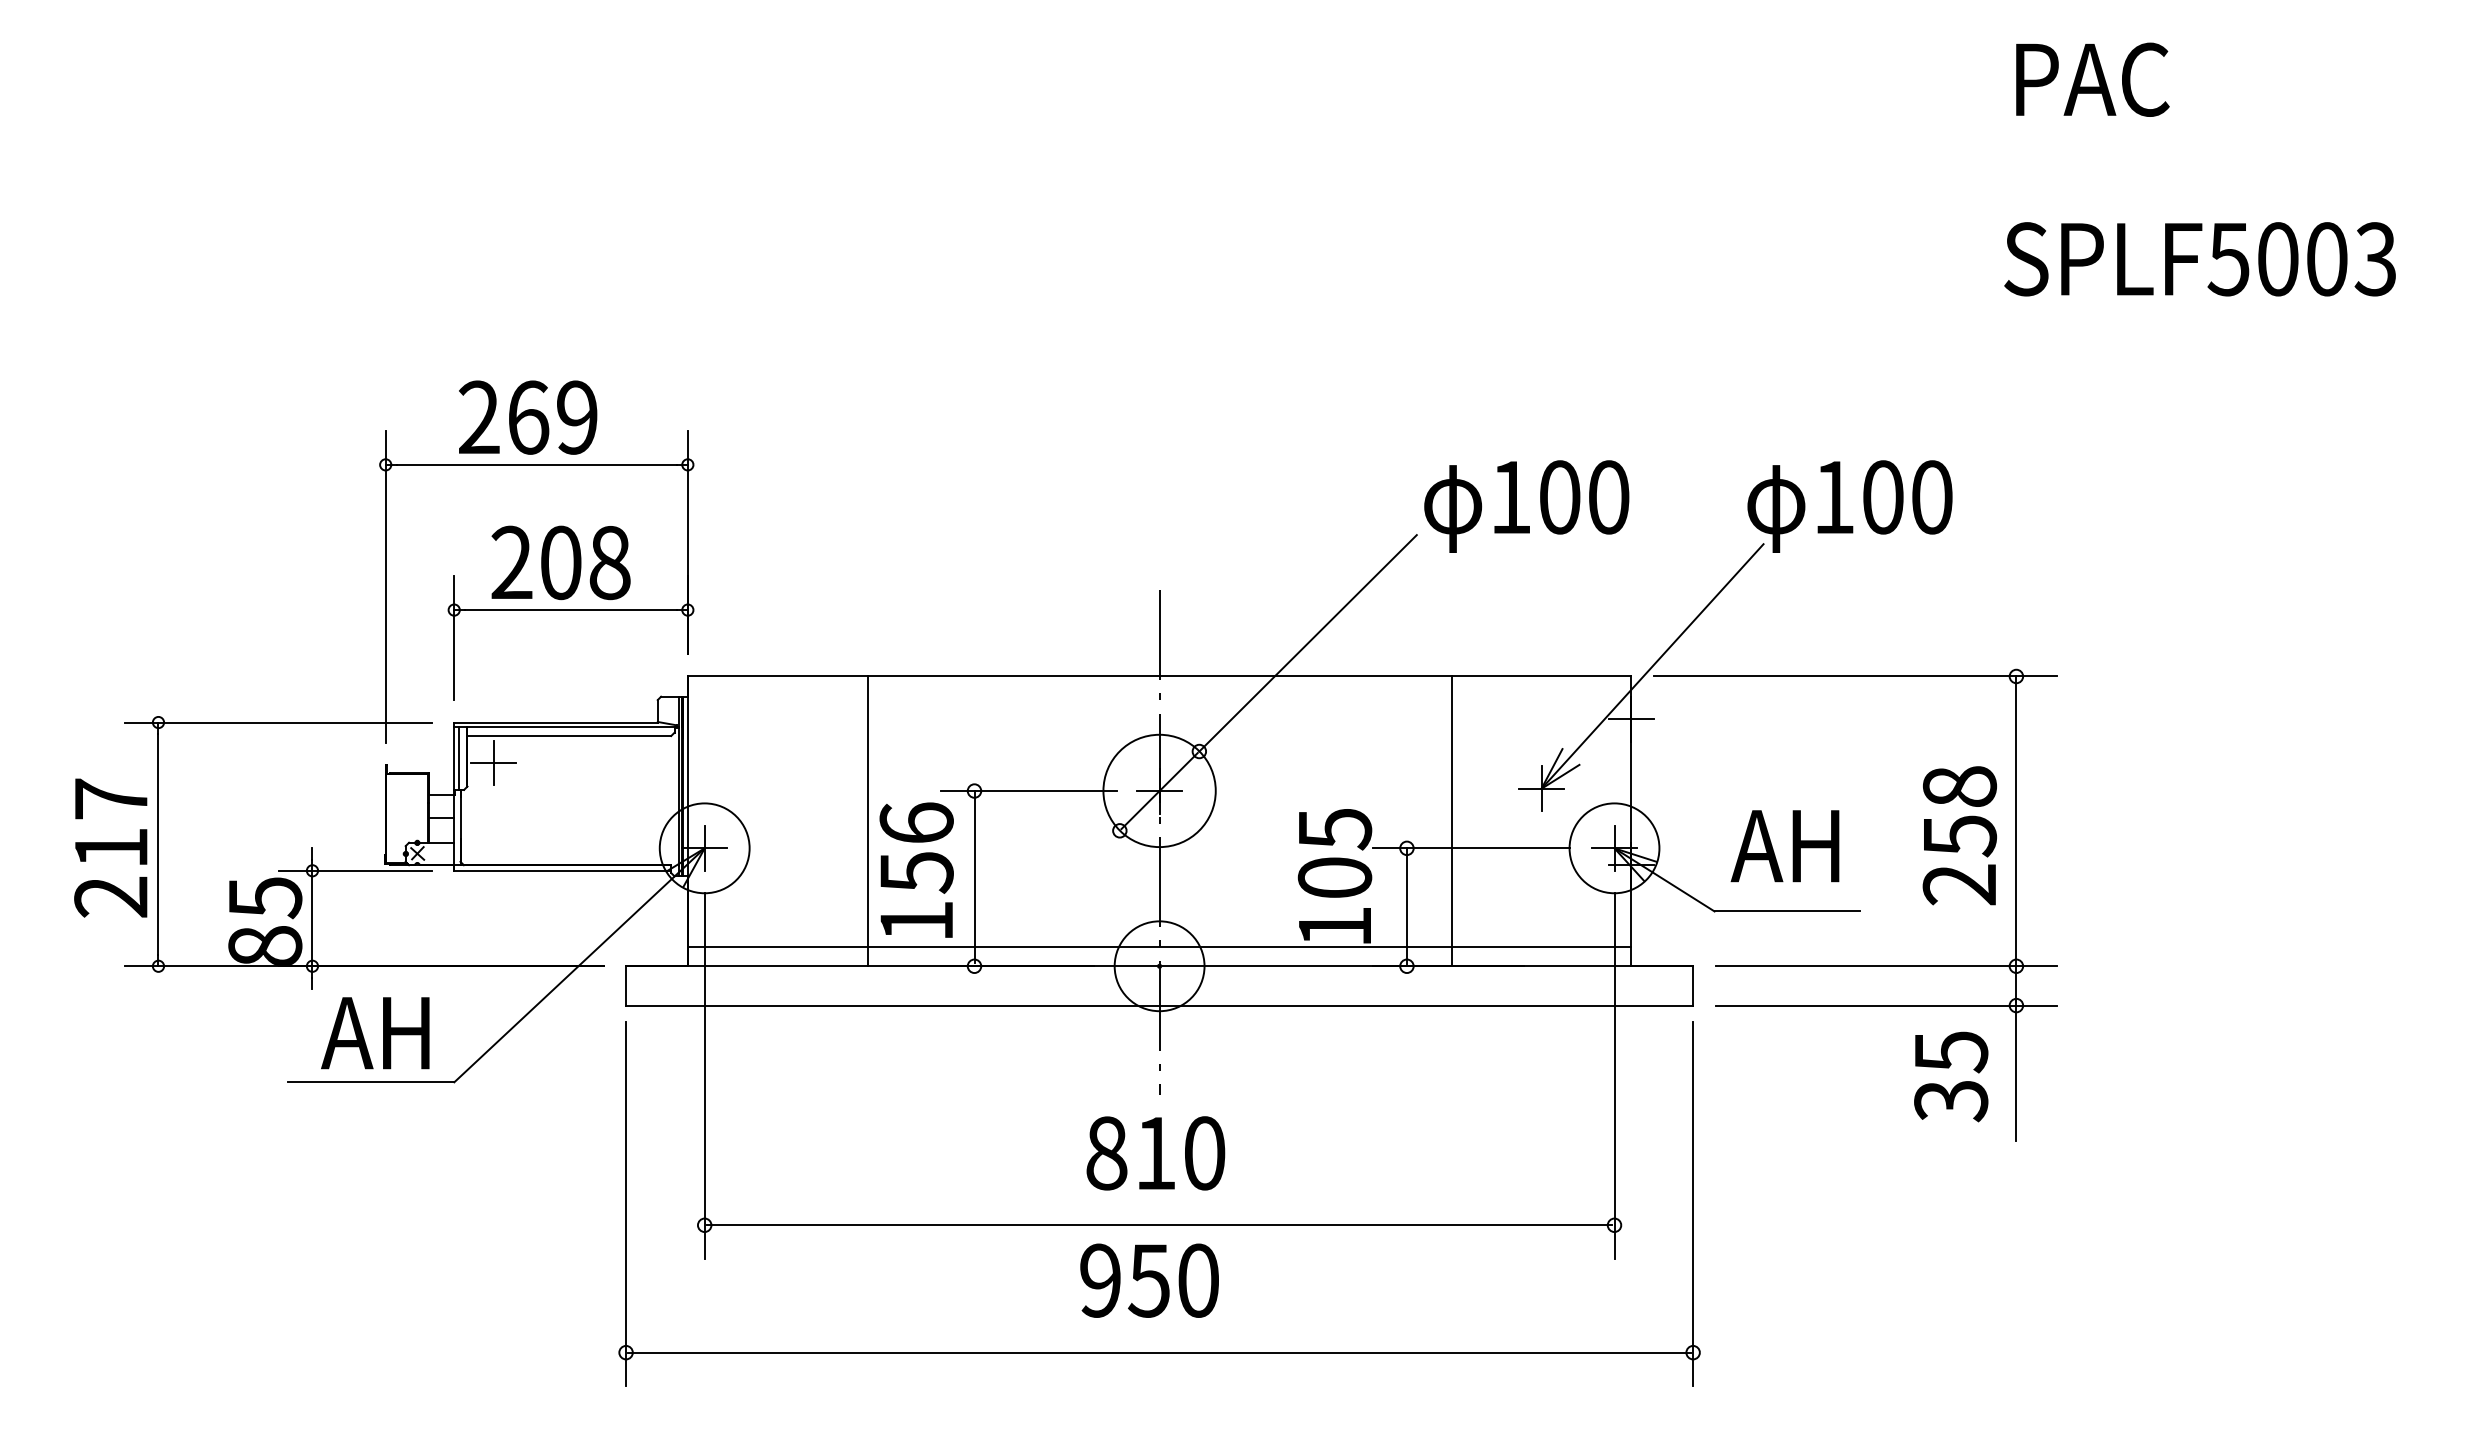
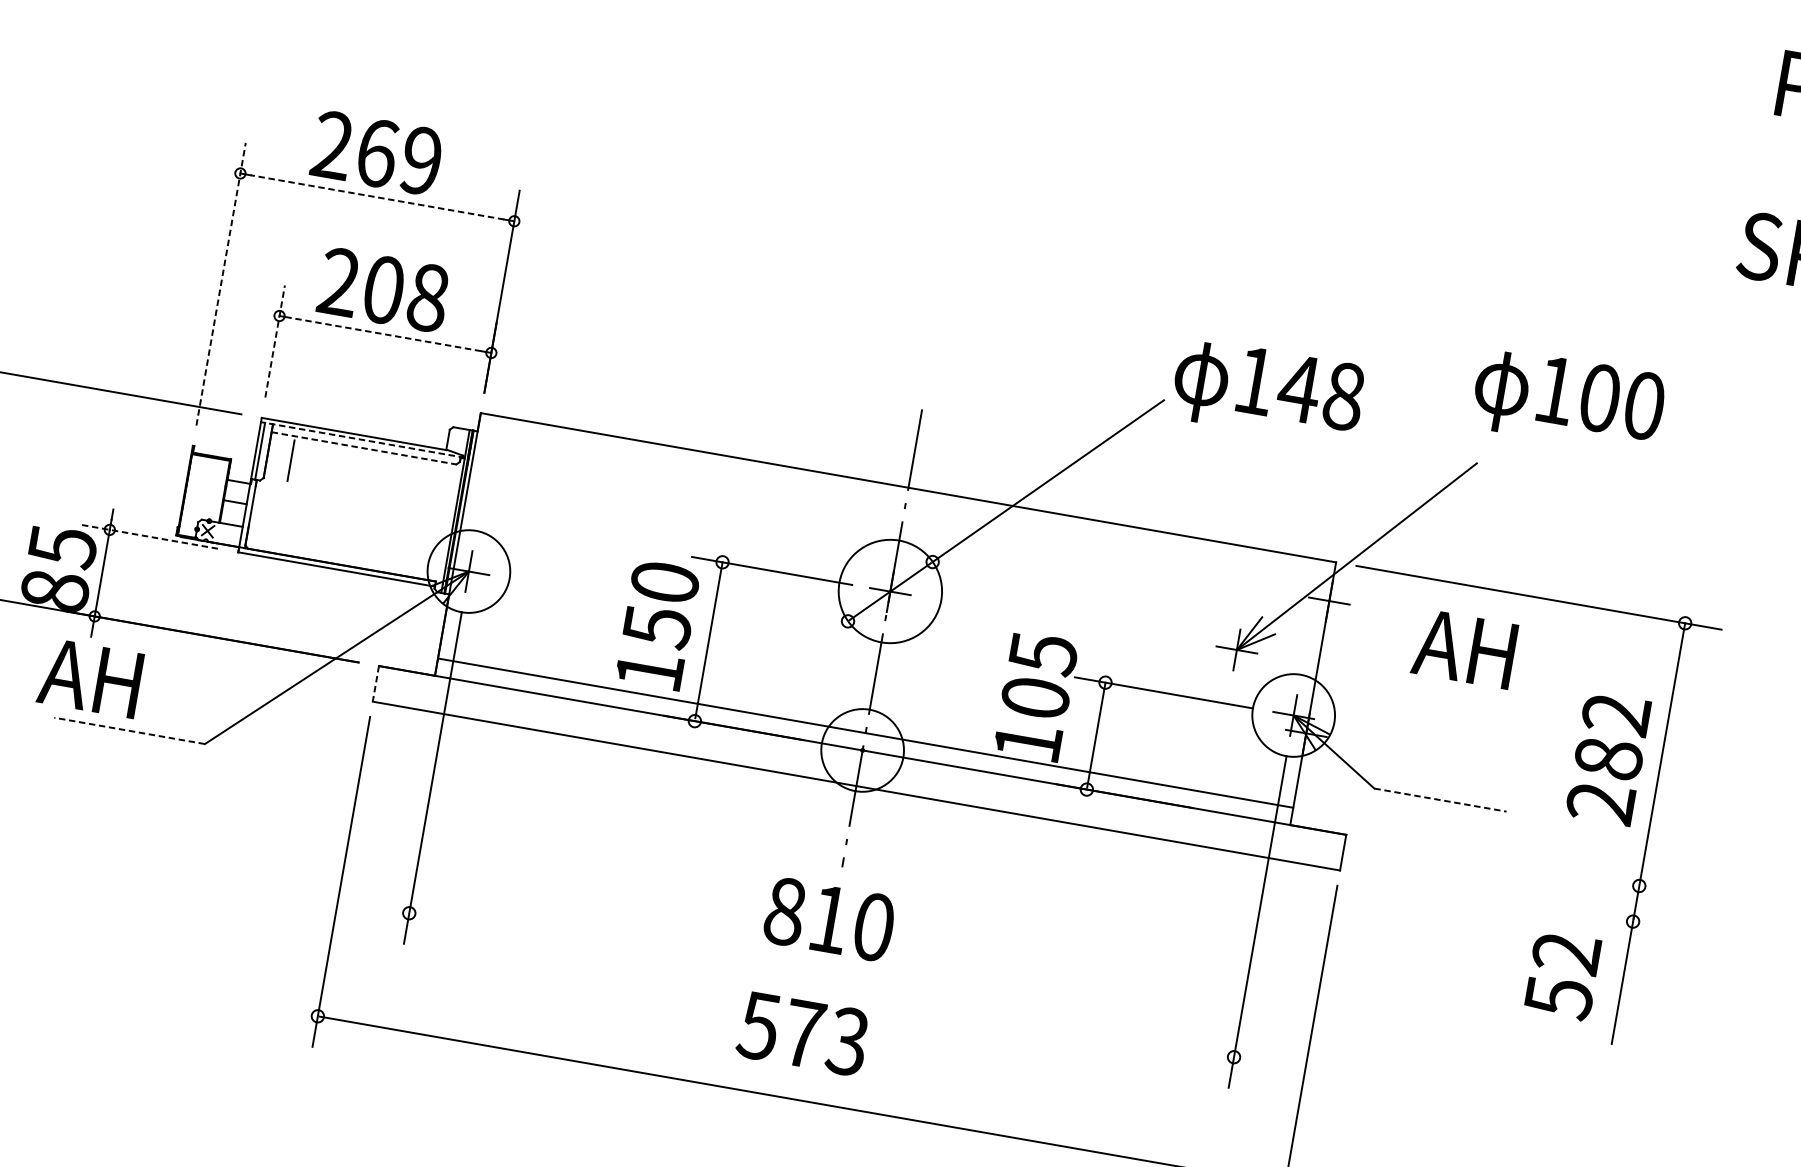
line: (536, 464) -> (377, 197), solid -> dashed
text: (1583, 497) -> (1321, 392), 100 -> 148
text: (1849, 506) -> (1568, 401), moved
line: (385, 587) -> (220, 284), solid -> dashed
line: (571, 610) -> (385, 334), solid -> dashed
line: (454, 638) -> (275, 341), solid -> dashed
line: (568, 727) -> (364, 440), solid -> dashed
line: (569, 736) -> (364, 448), solid -> dashed
line: (493, 762) -> (291, 460), removed
text: (1959, 811) -> (1612, 736), 258 -> 282
line: (867, 821) -> (620, 572), removed
line: (1451, 821) -> (1150, 665), removed
text: (916, 822) -> (665, 581), 156 -> 150
text: (1784, 846) -> (1464, 649), moved
line: (354, 870) -> (147, 536), solid -> dashed
line: (1787, 911) -> (1440, 800), solid -> dashed
line: (1885, 966) -> (1520, 865), removed
line: (626, 985) -> (376, 683), solid -> dashed
line: (1885, 1005) -> (1514, 900), removed
text: (375, 1033) -> (90, 678), moved
text: (1951, 1076) -> (1563, 975), 35 -> 52
line: (370, 1082) -> (128, 730), solid -> dashed
line: (1159, 1225) -> (821, 985), removed
text: (1148, 1280) -> (802, 1033), 950 -> 573

